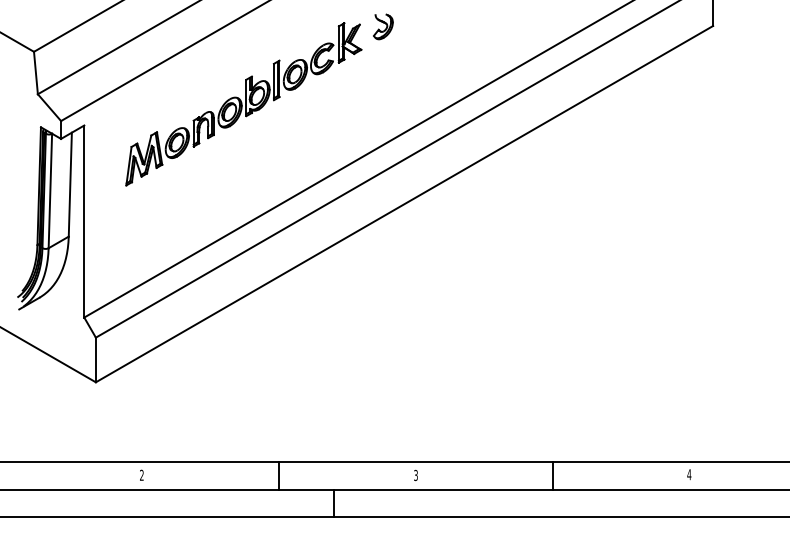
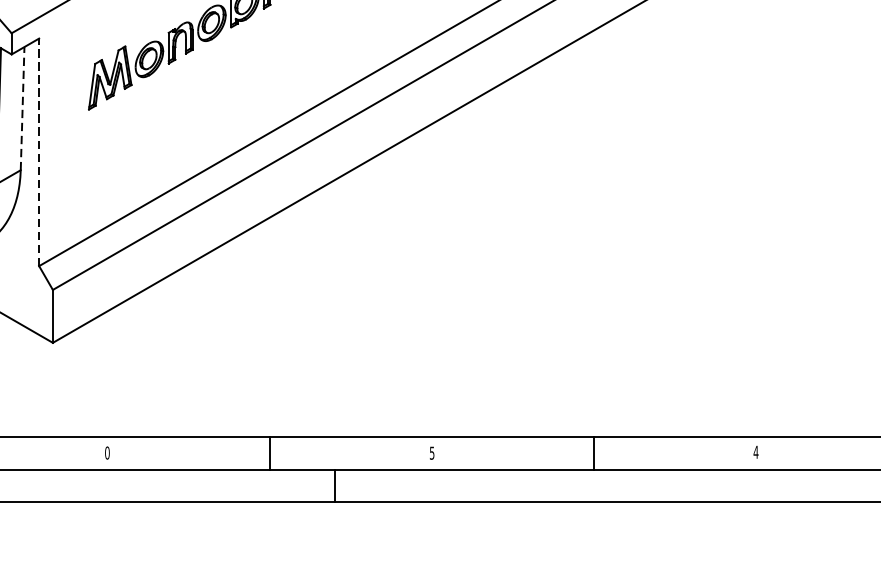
line: (70, 184) -> (22, 108), solid -> dashed
line: (84, 221) -> (39, 152), solid -> dashed
text: (415, 474) -> (431, 452), 3 -> 5
text: (141, 475) -> (106, 453), 2 -> 0

